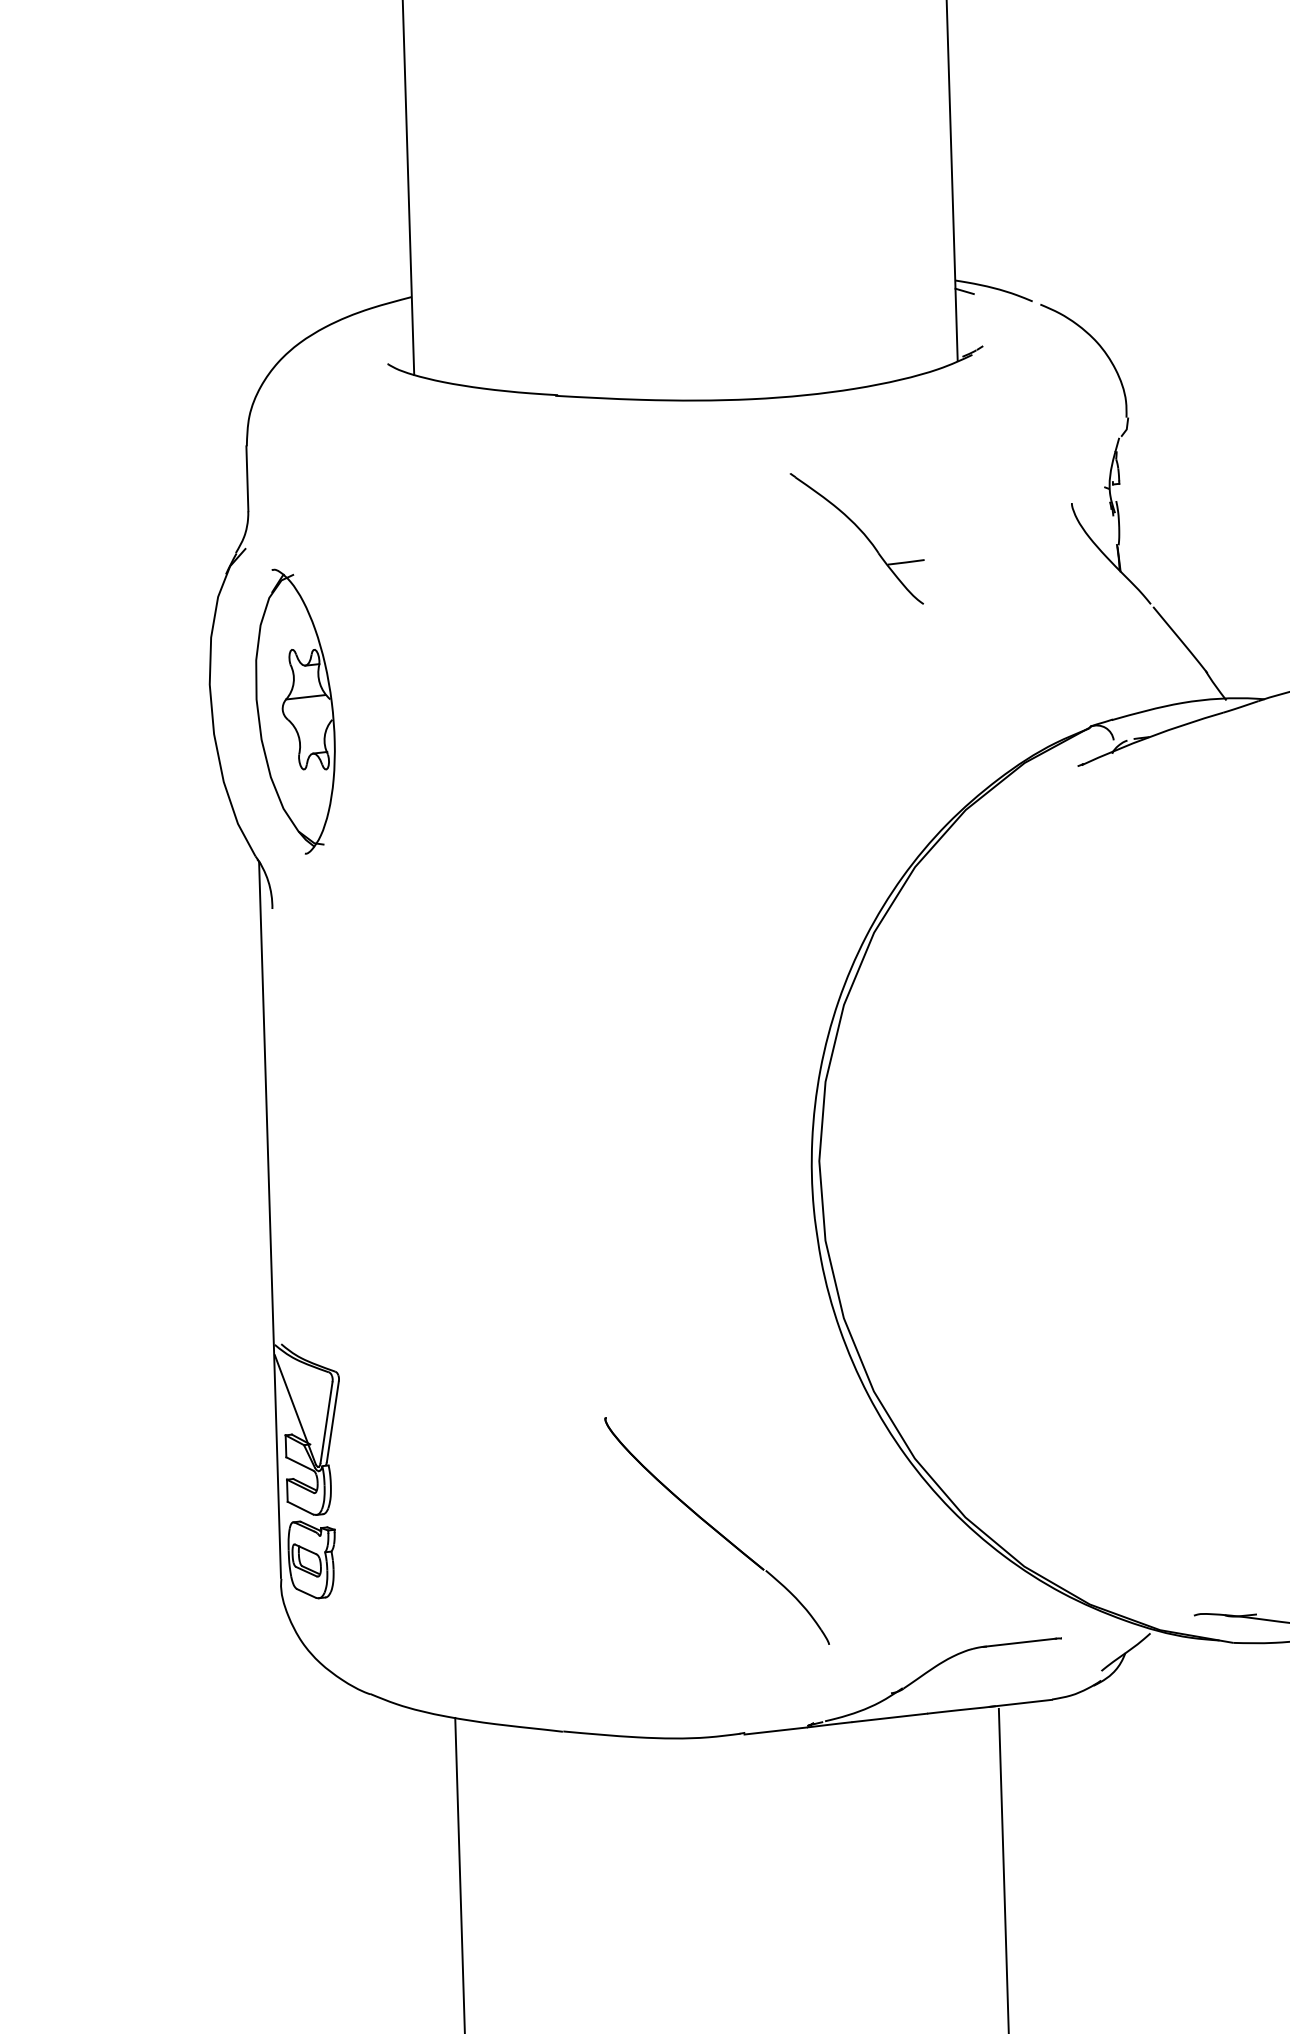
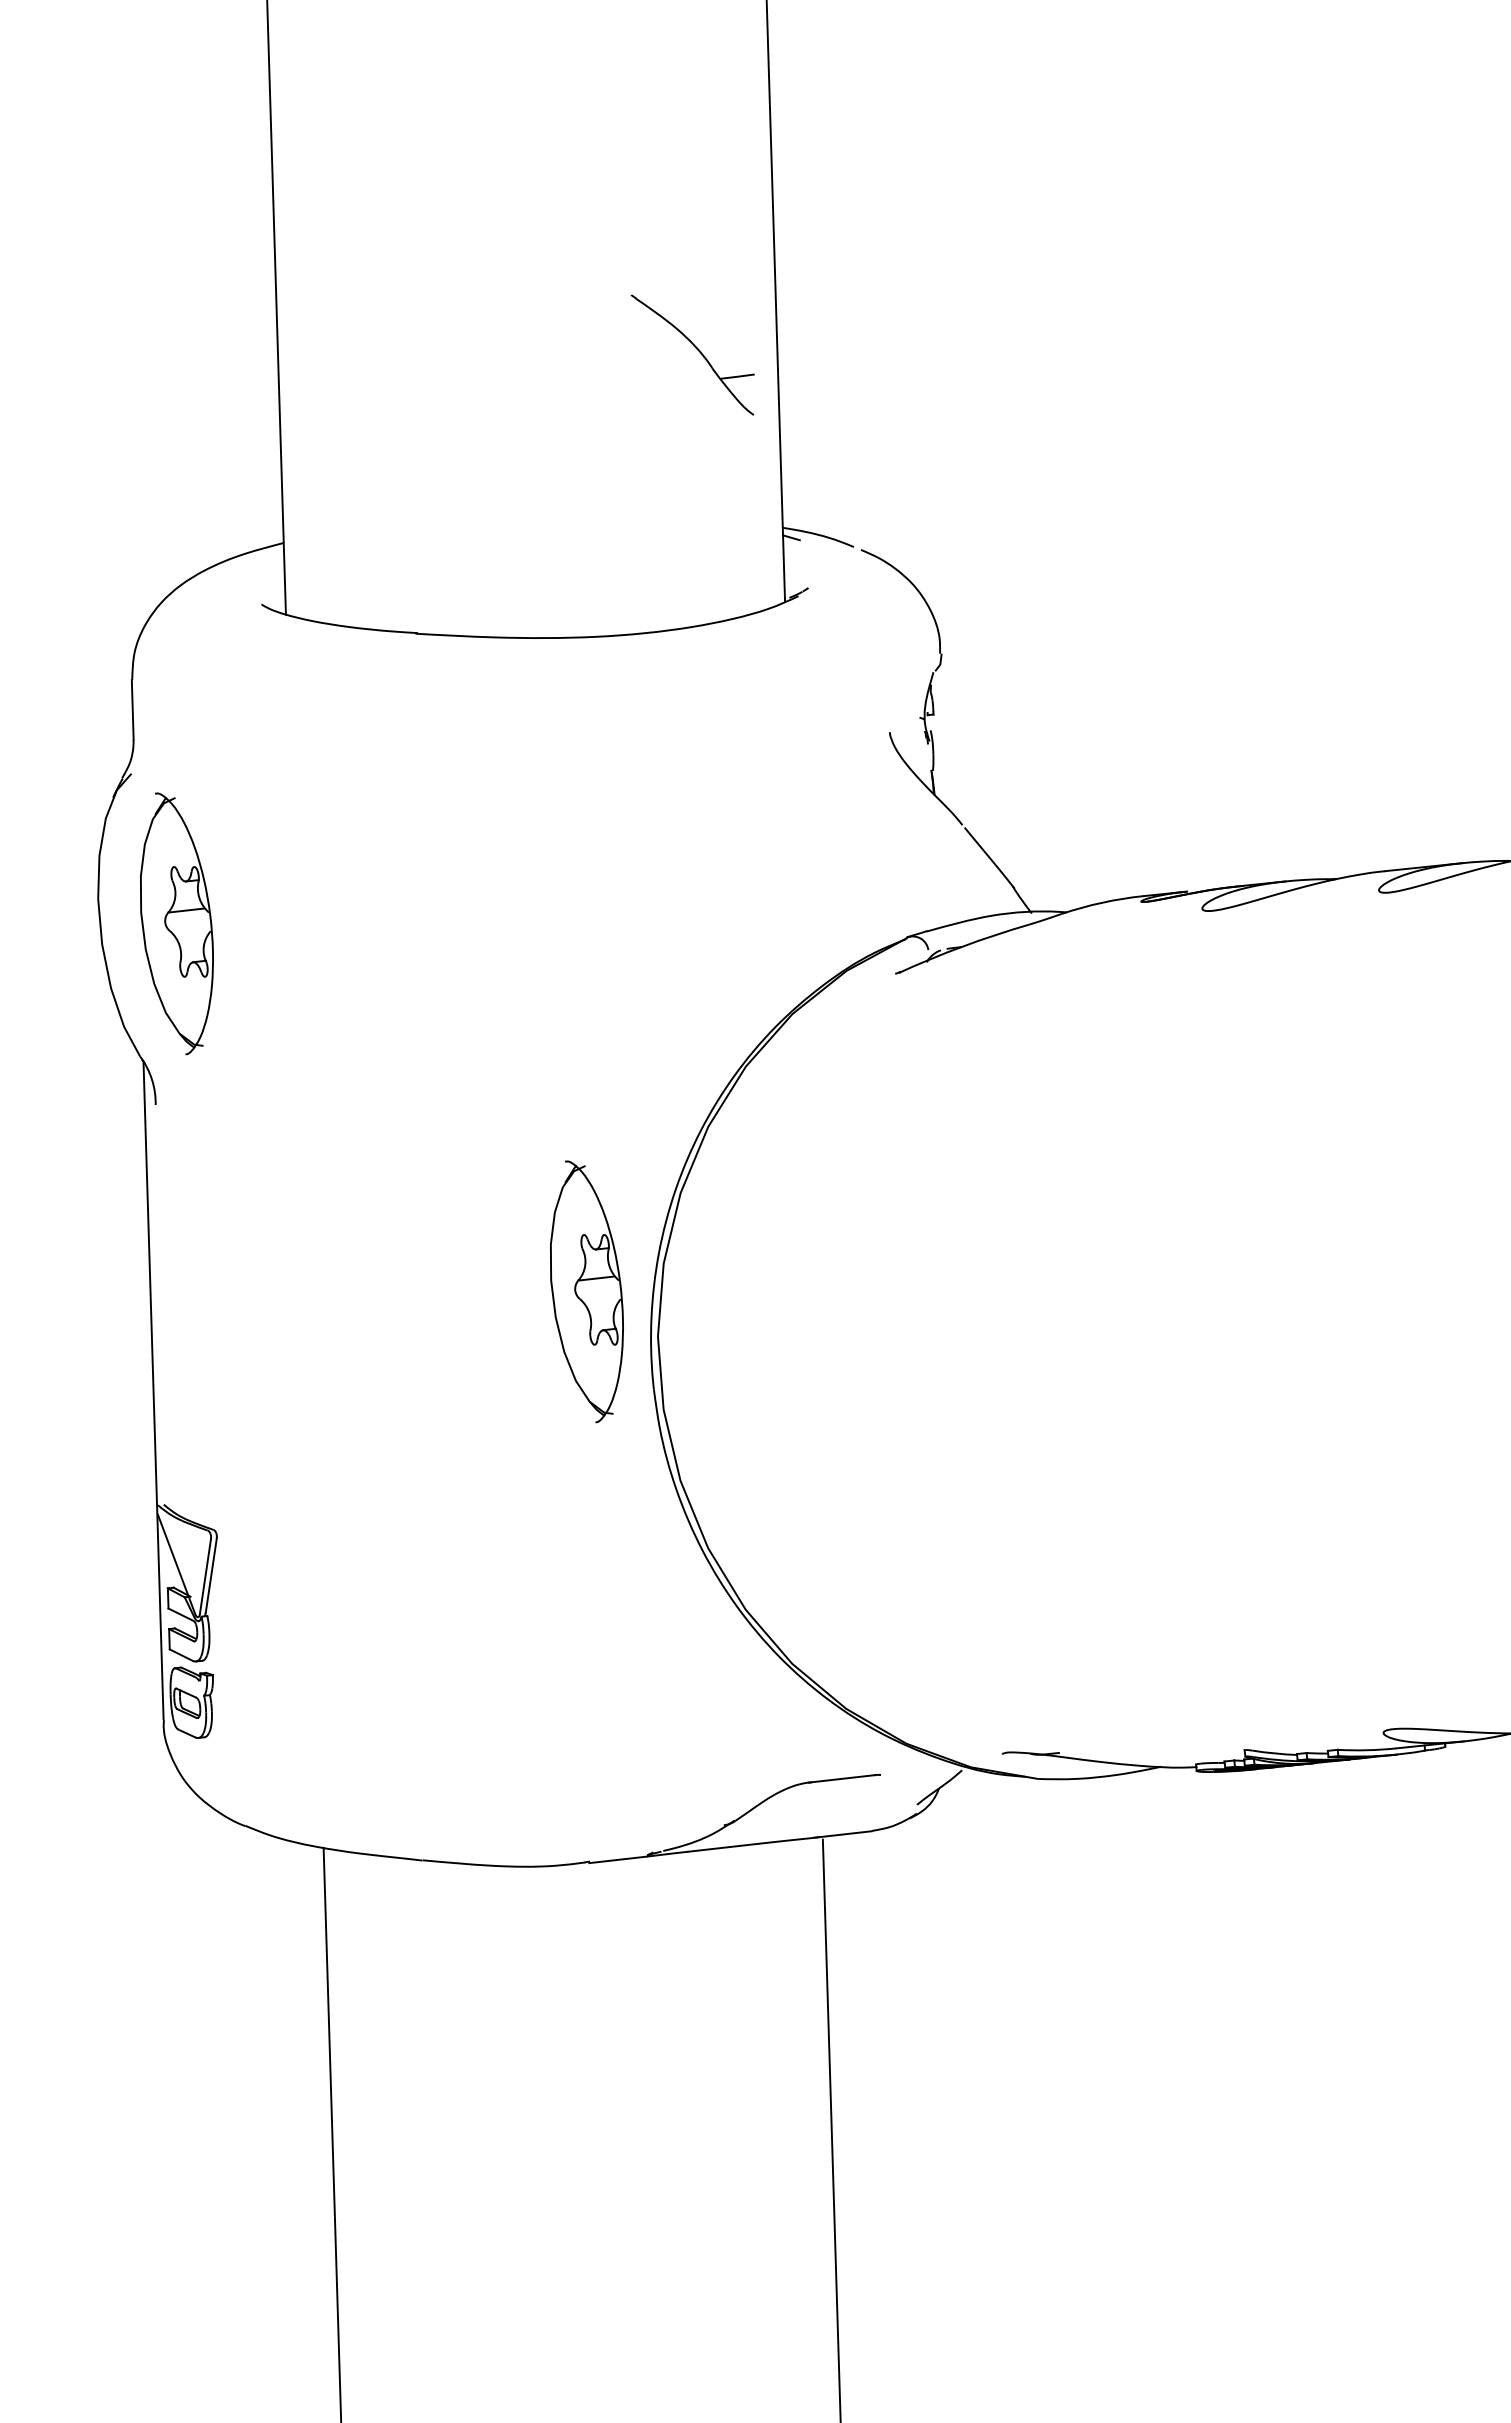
part: (861, 532) -> (696, 349), moved
part: (741, 1112) -> (586, 1291), added
part: (716, 1530) -> (563, 1675), removed

